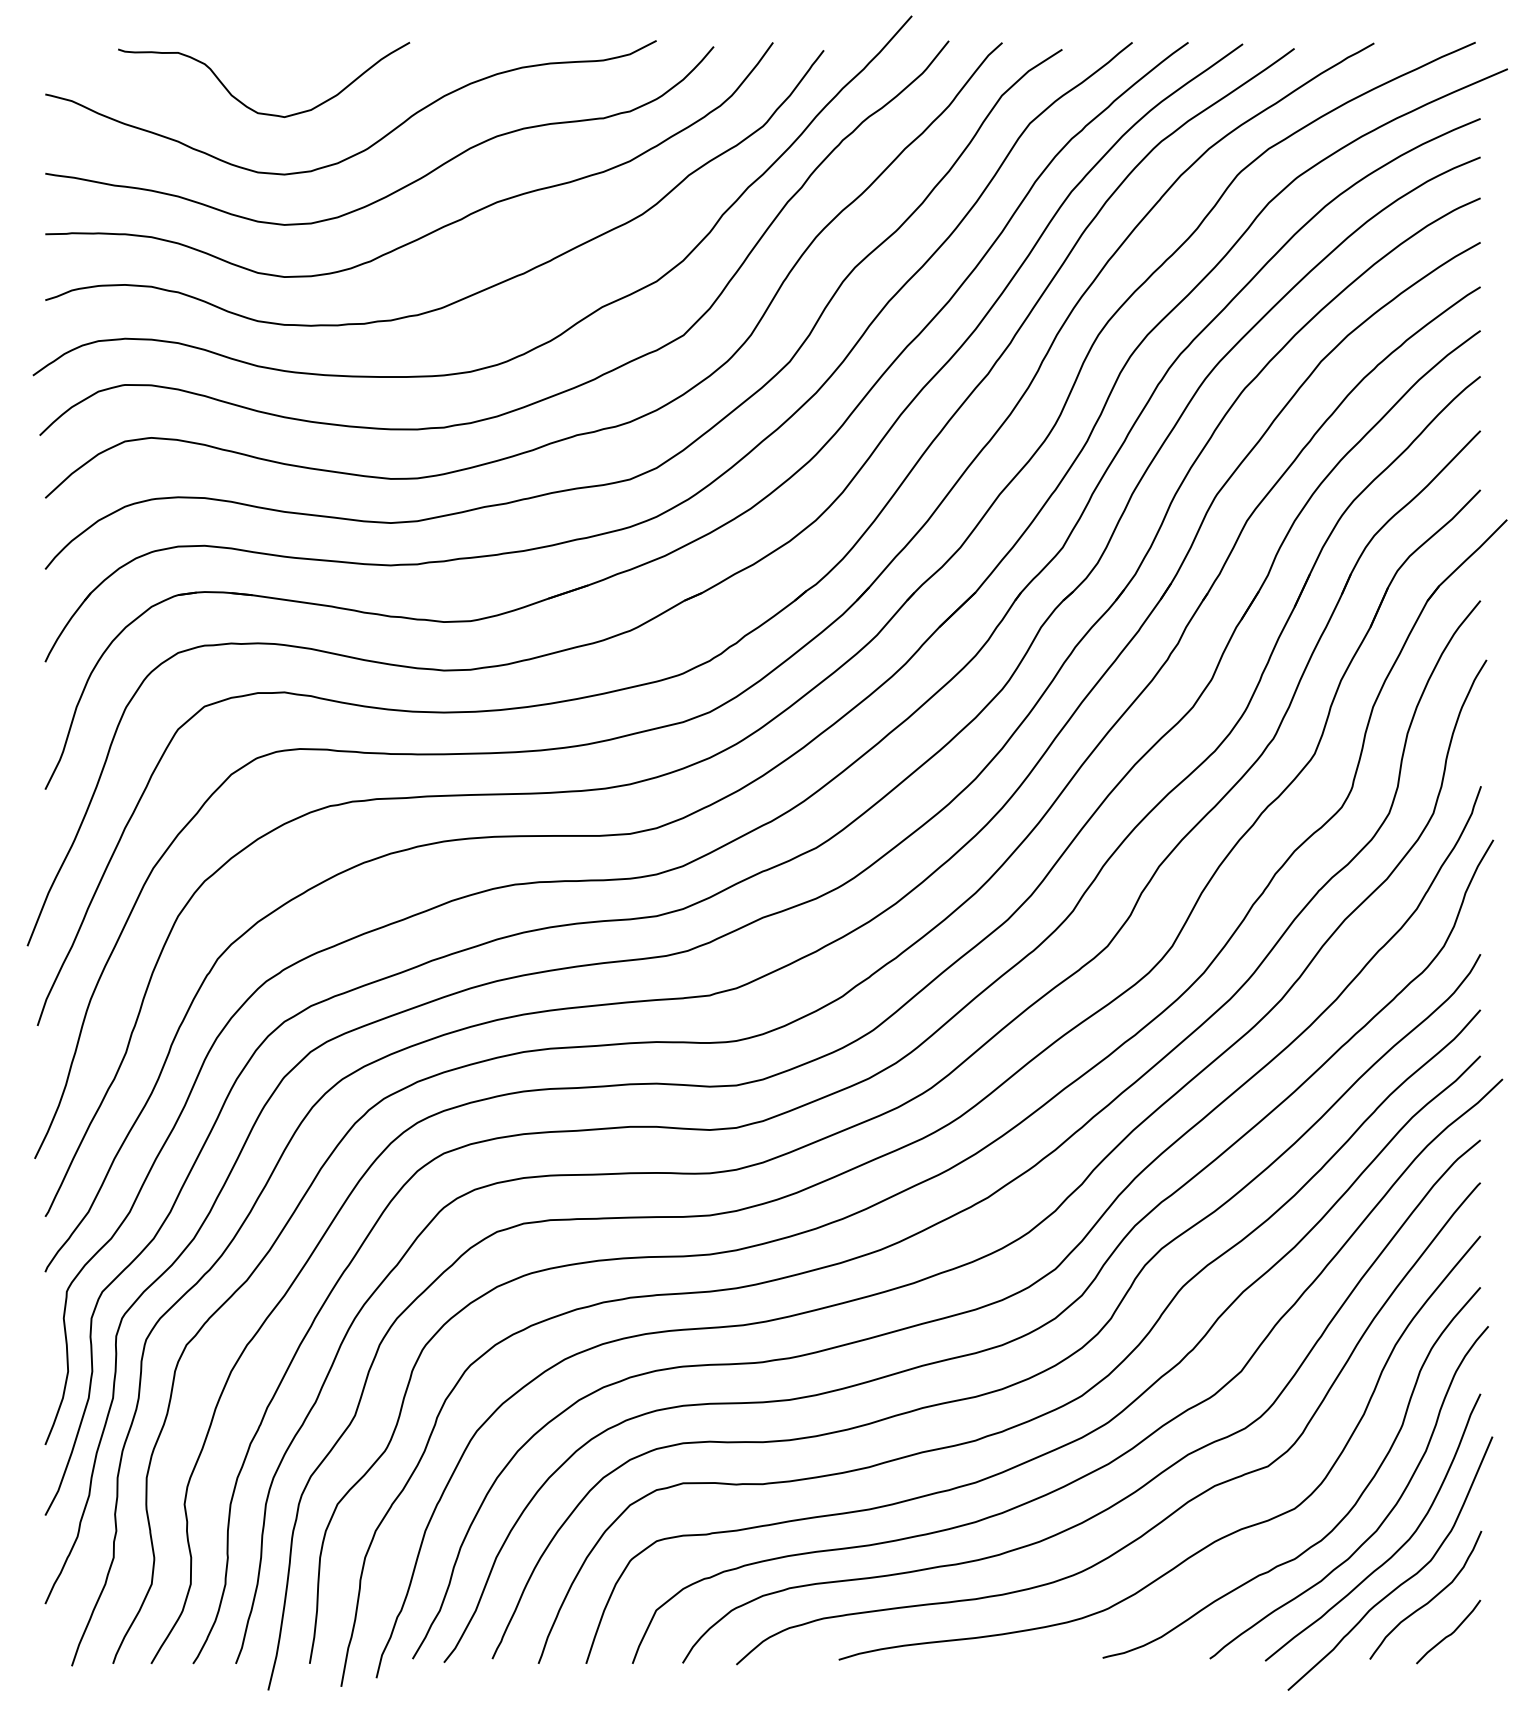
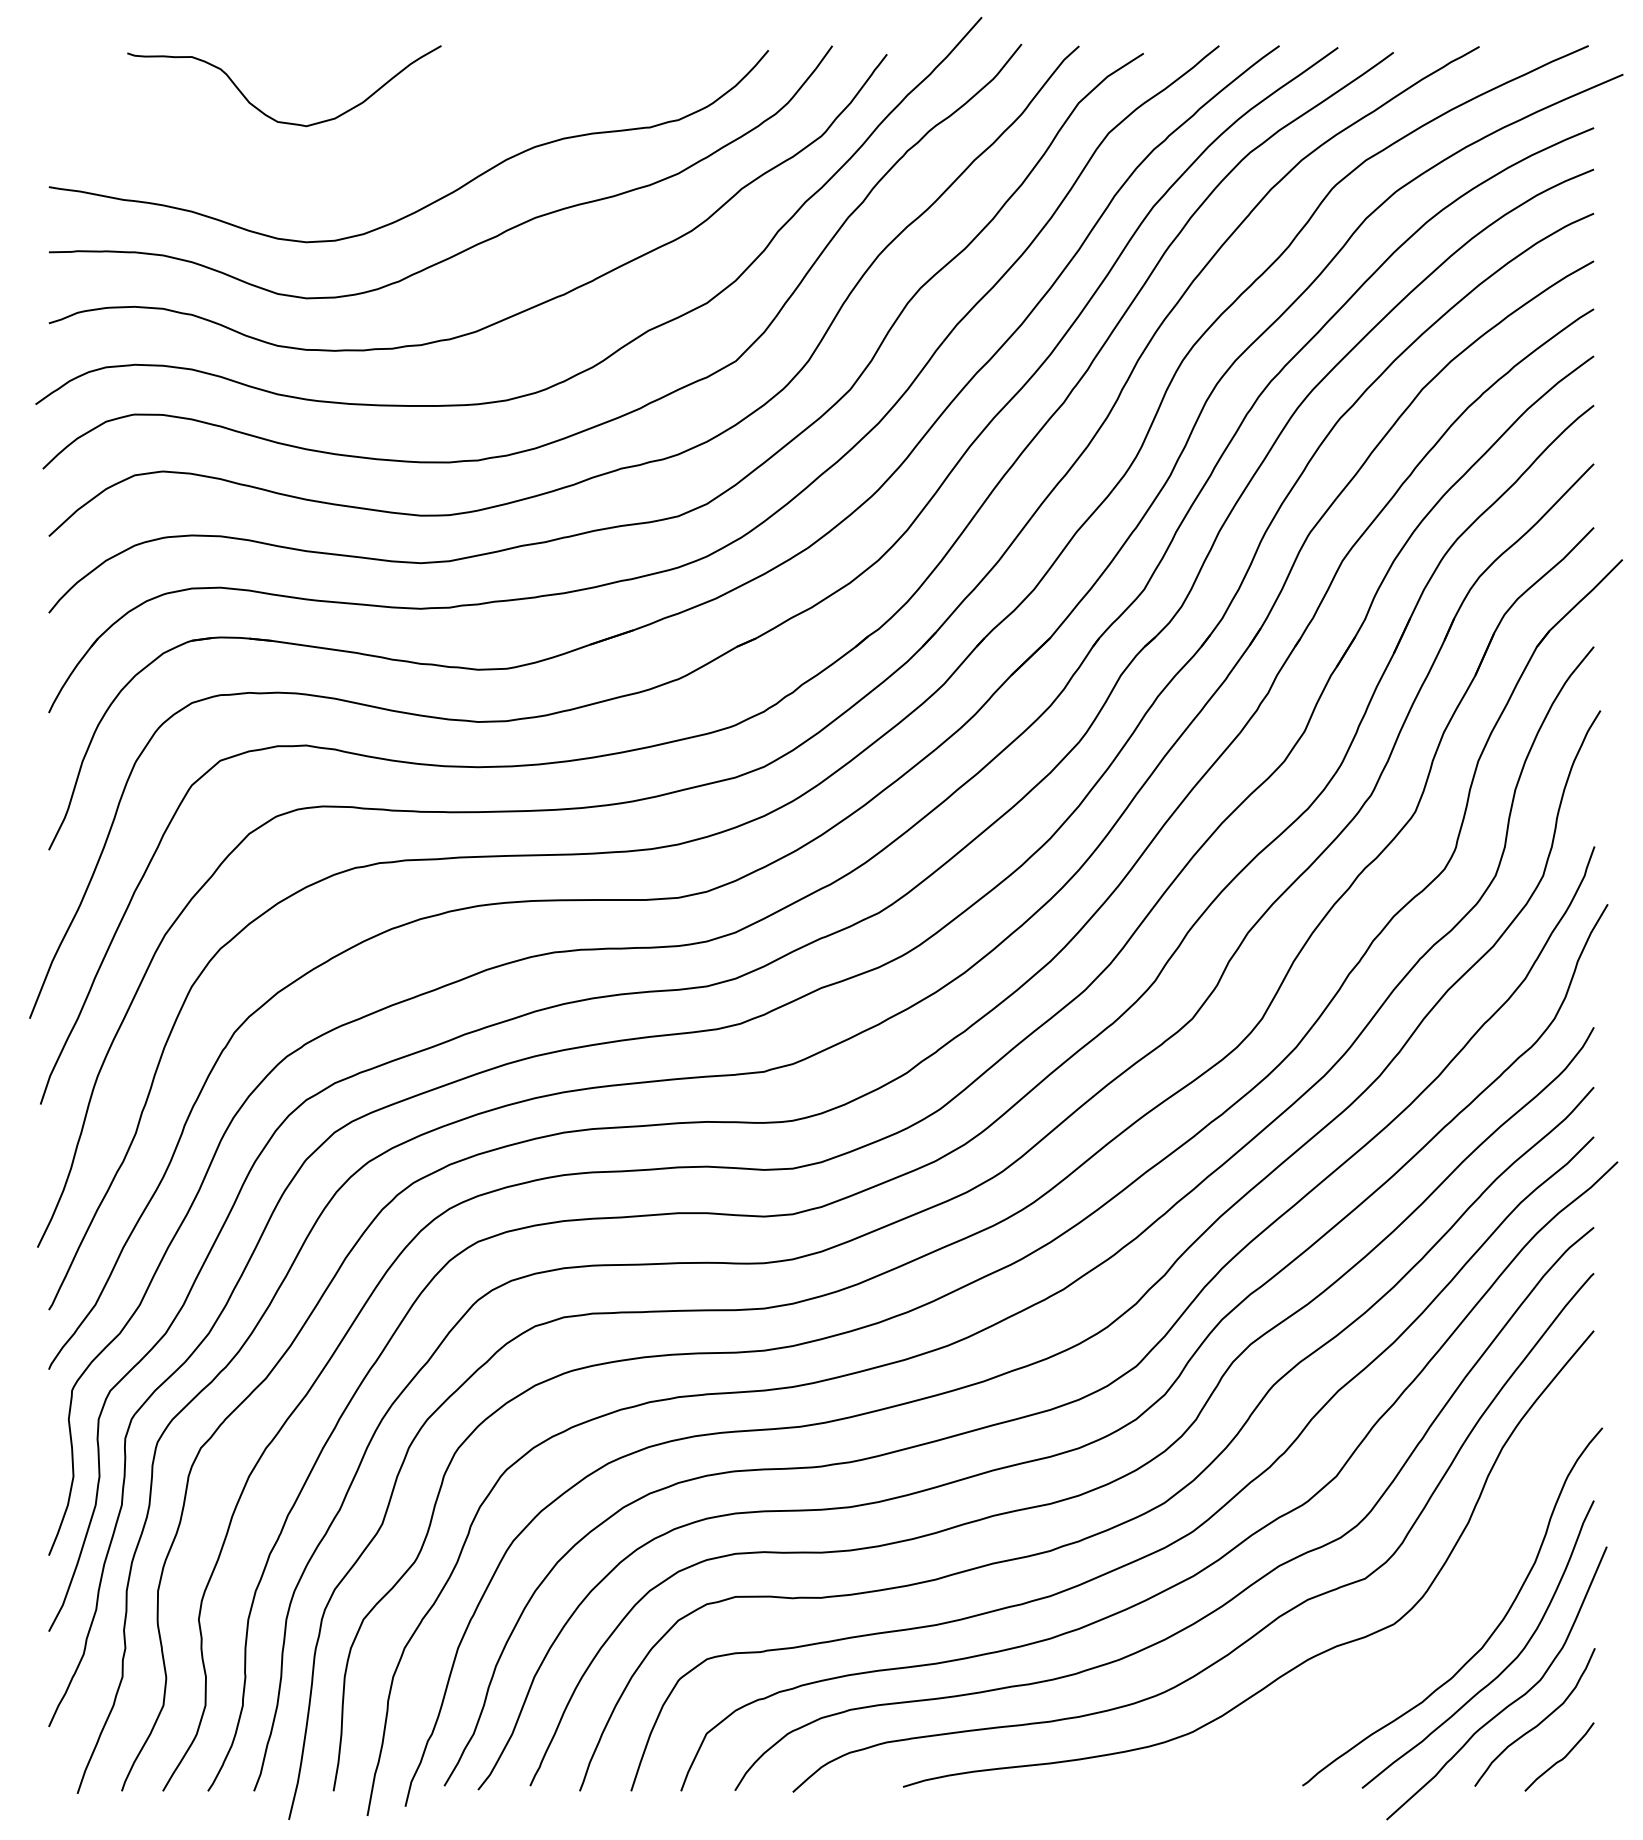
curve: (374, 142) -> (403, 153), removed
curve: (1344, 1515) -> (1447, 1631), removed

